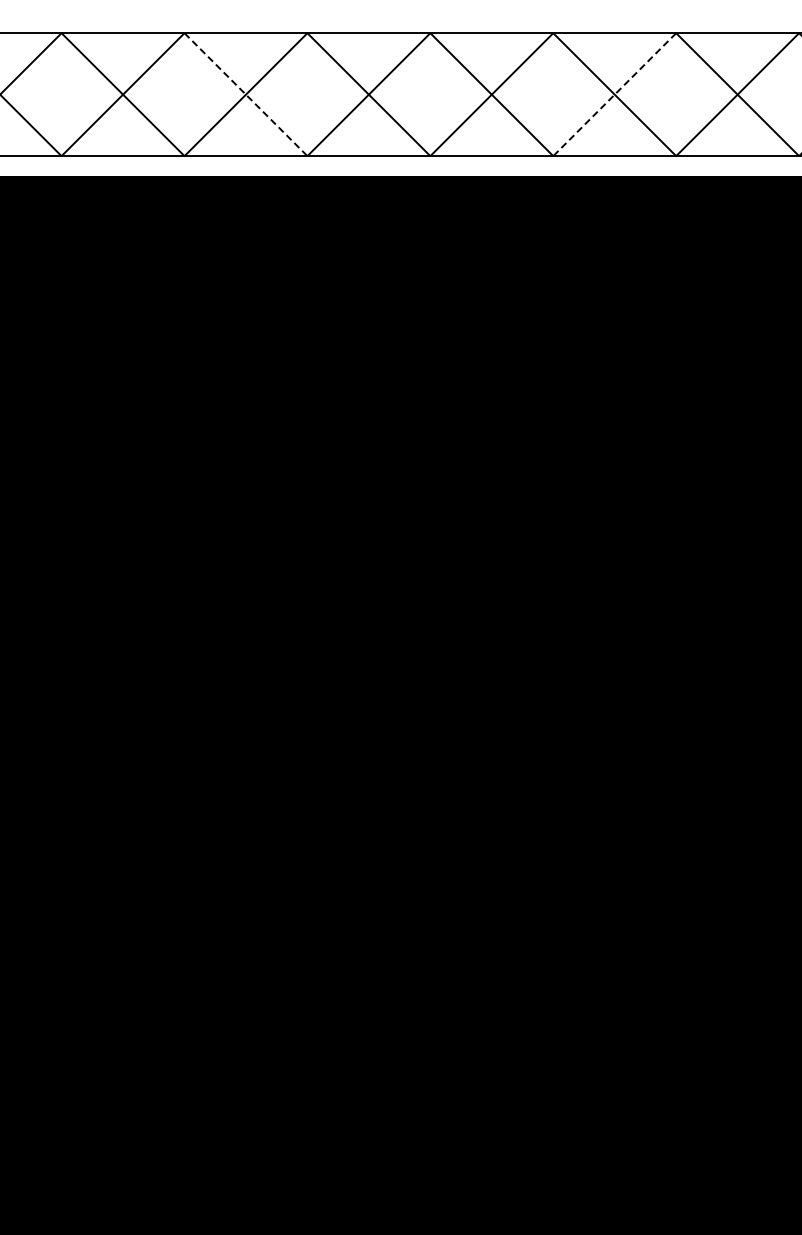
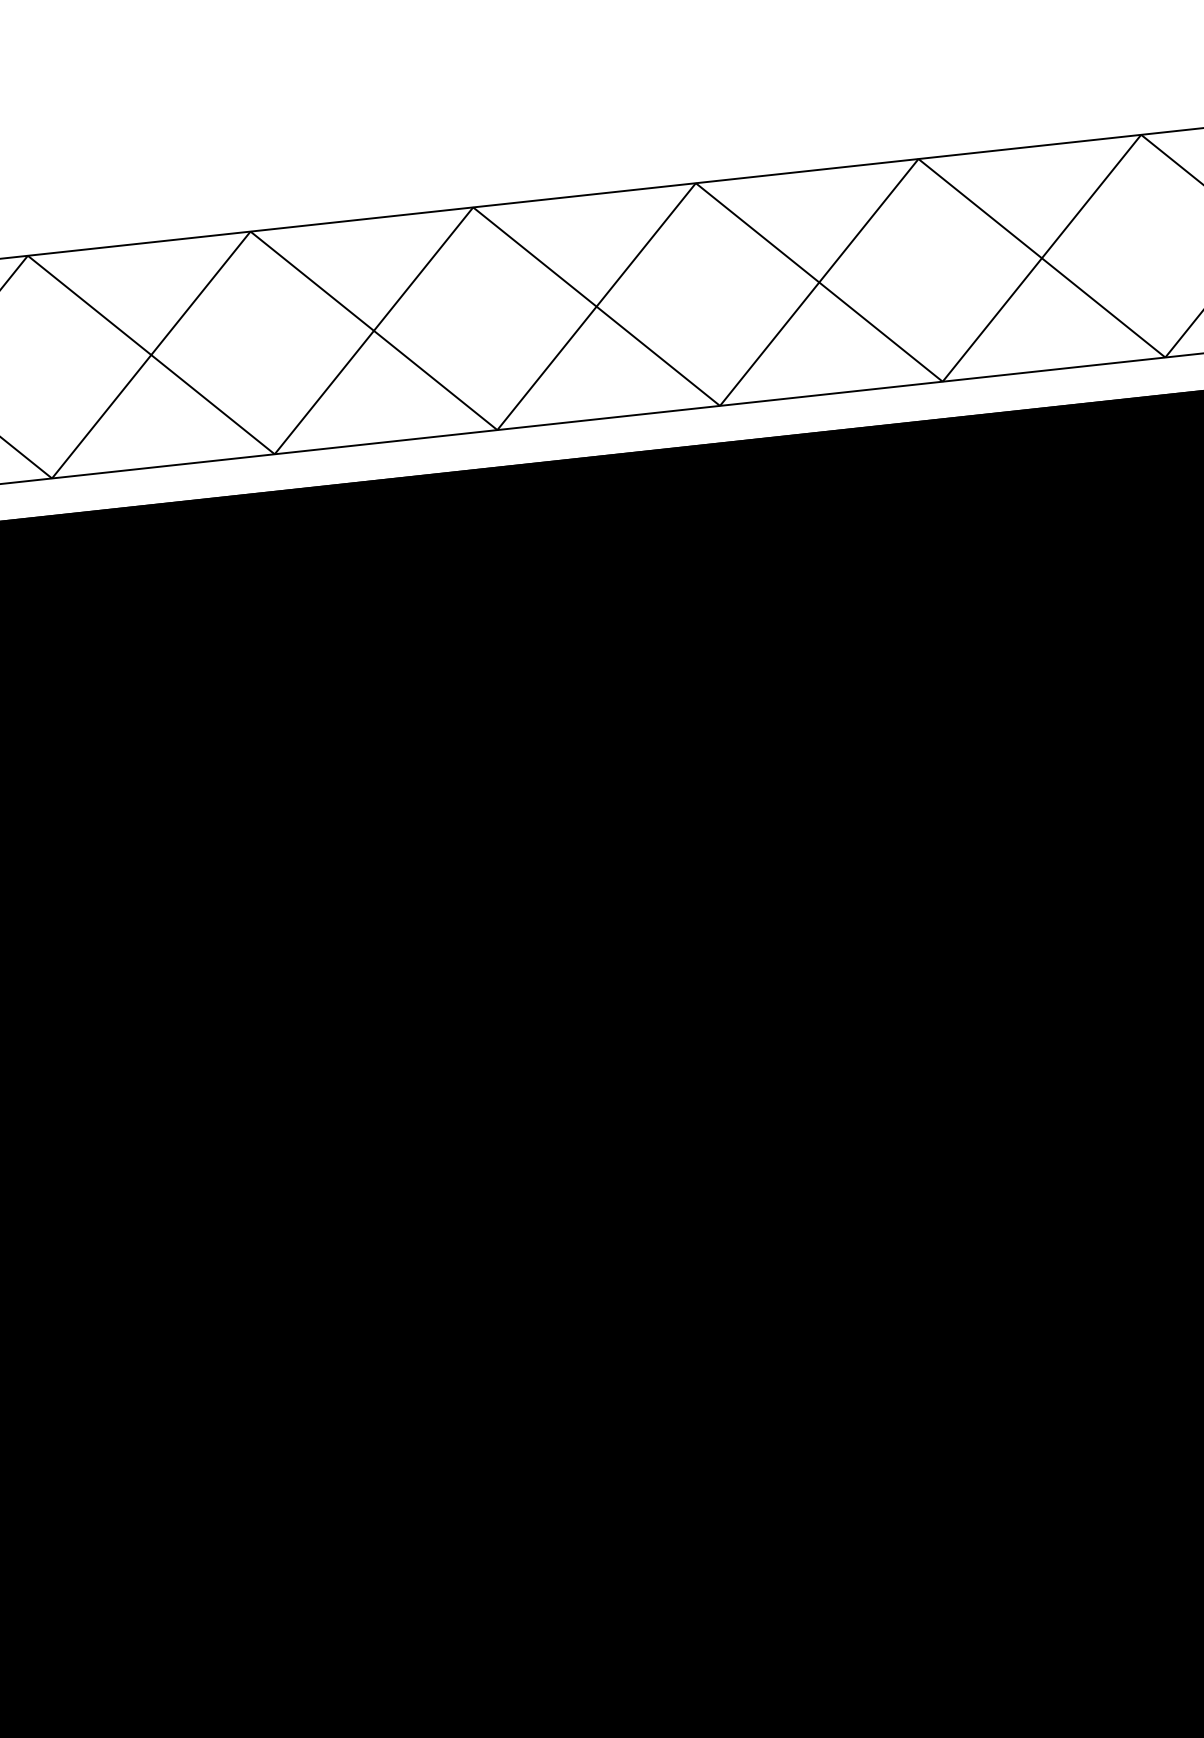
line: (245, 94) -> (150, 354), dashed -> solid
line: (614, 94) -> (818, 282), dashed -> solid

